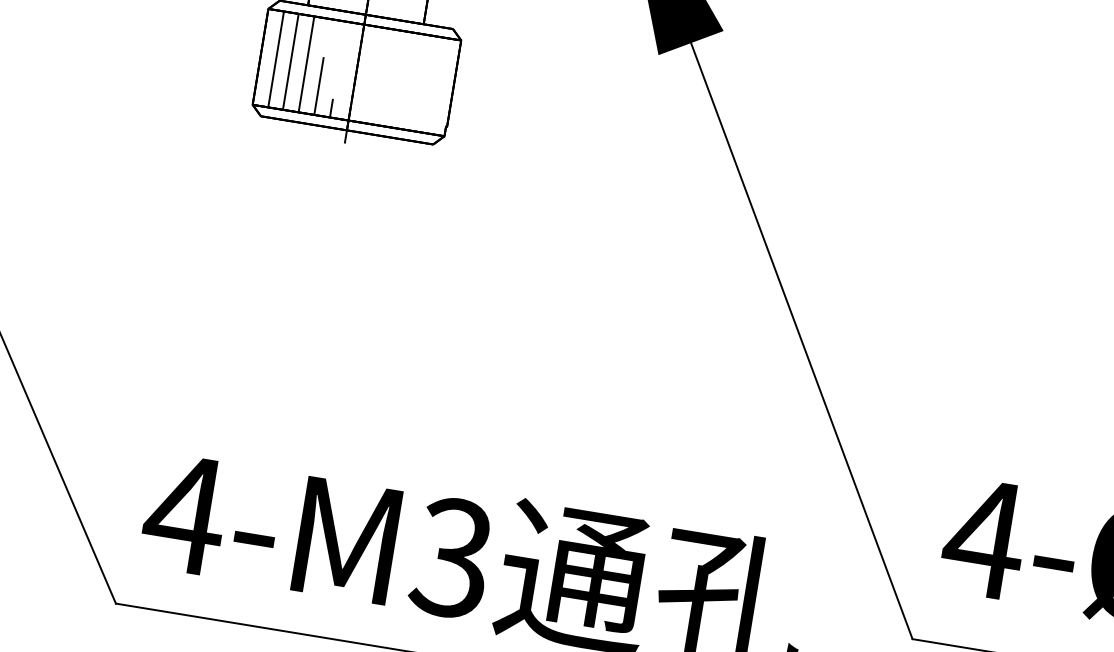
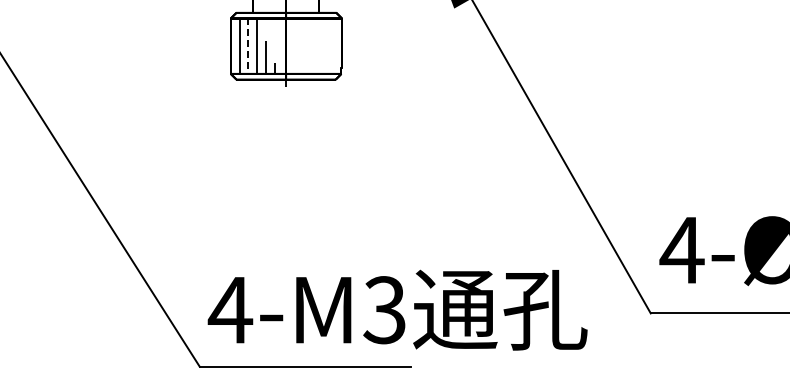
line: (291, 62) -> (248, 46), solid -> dashed

